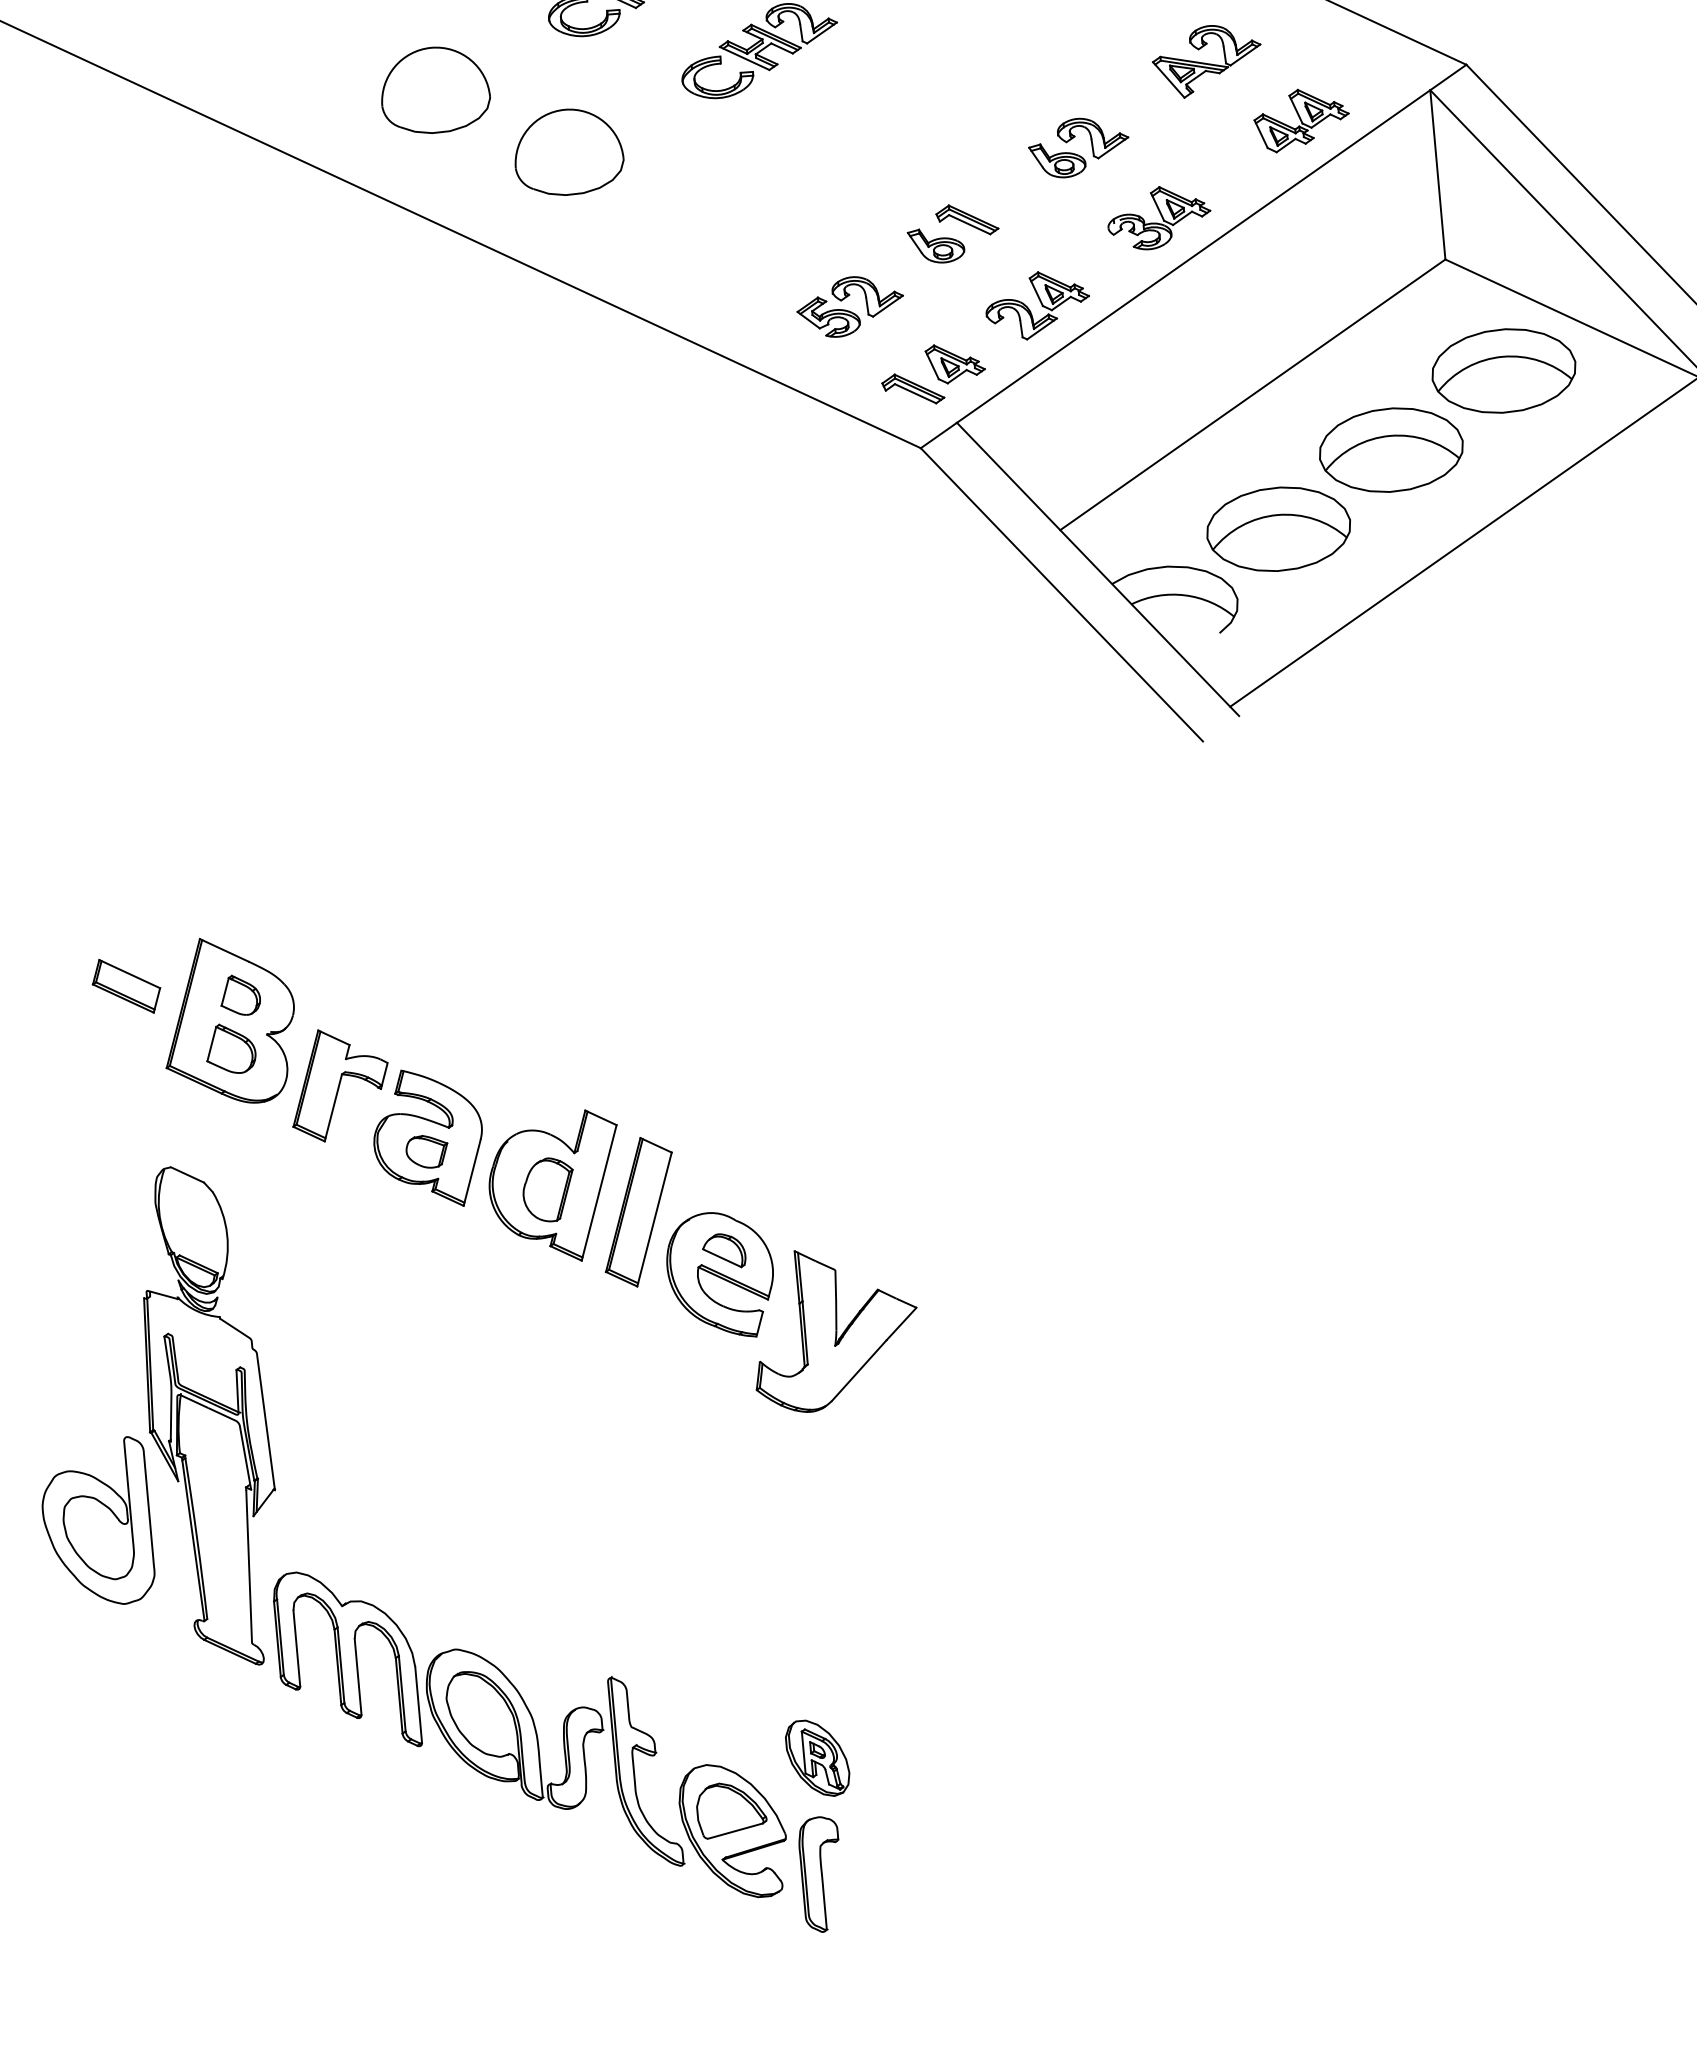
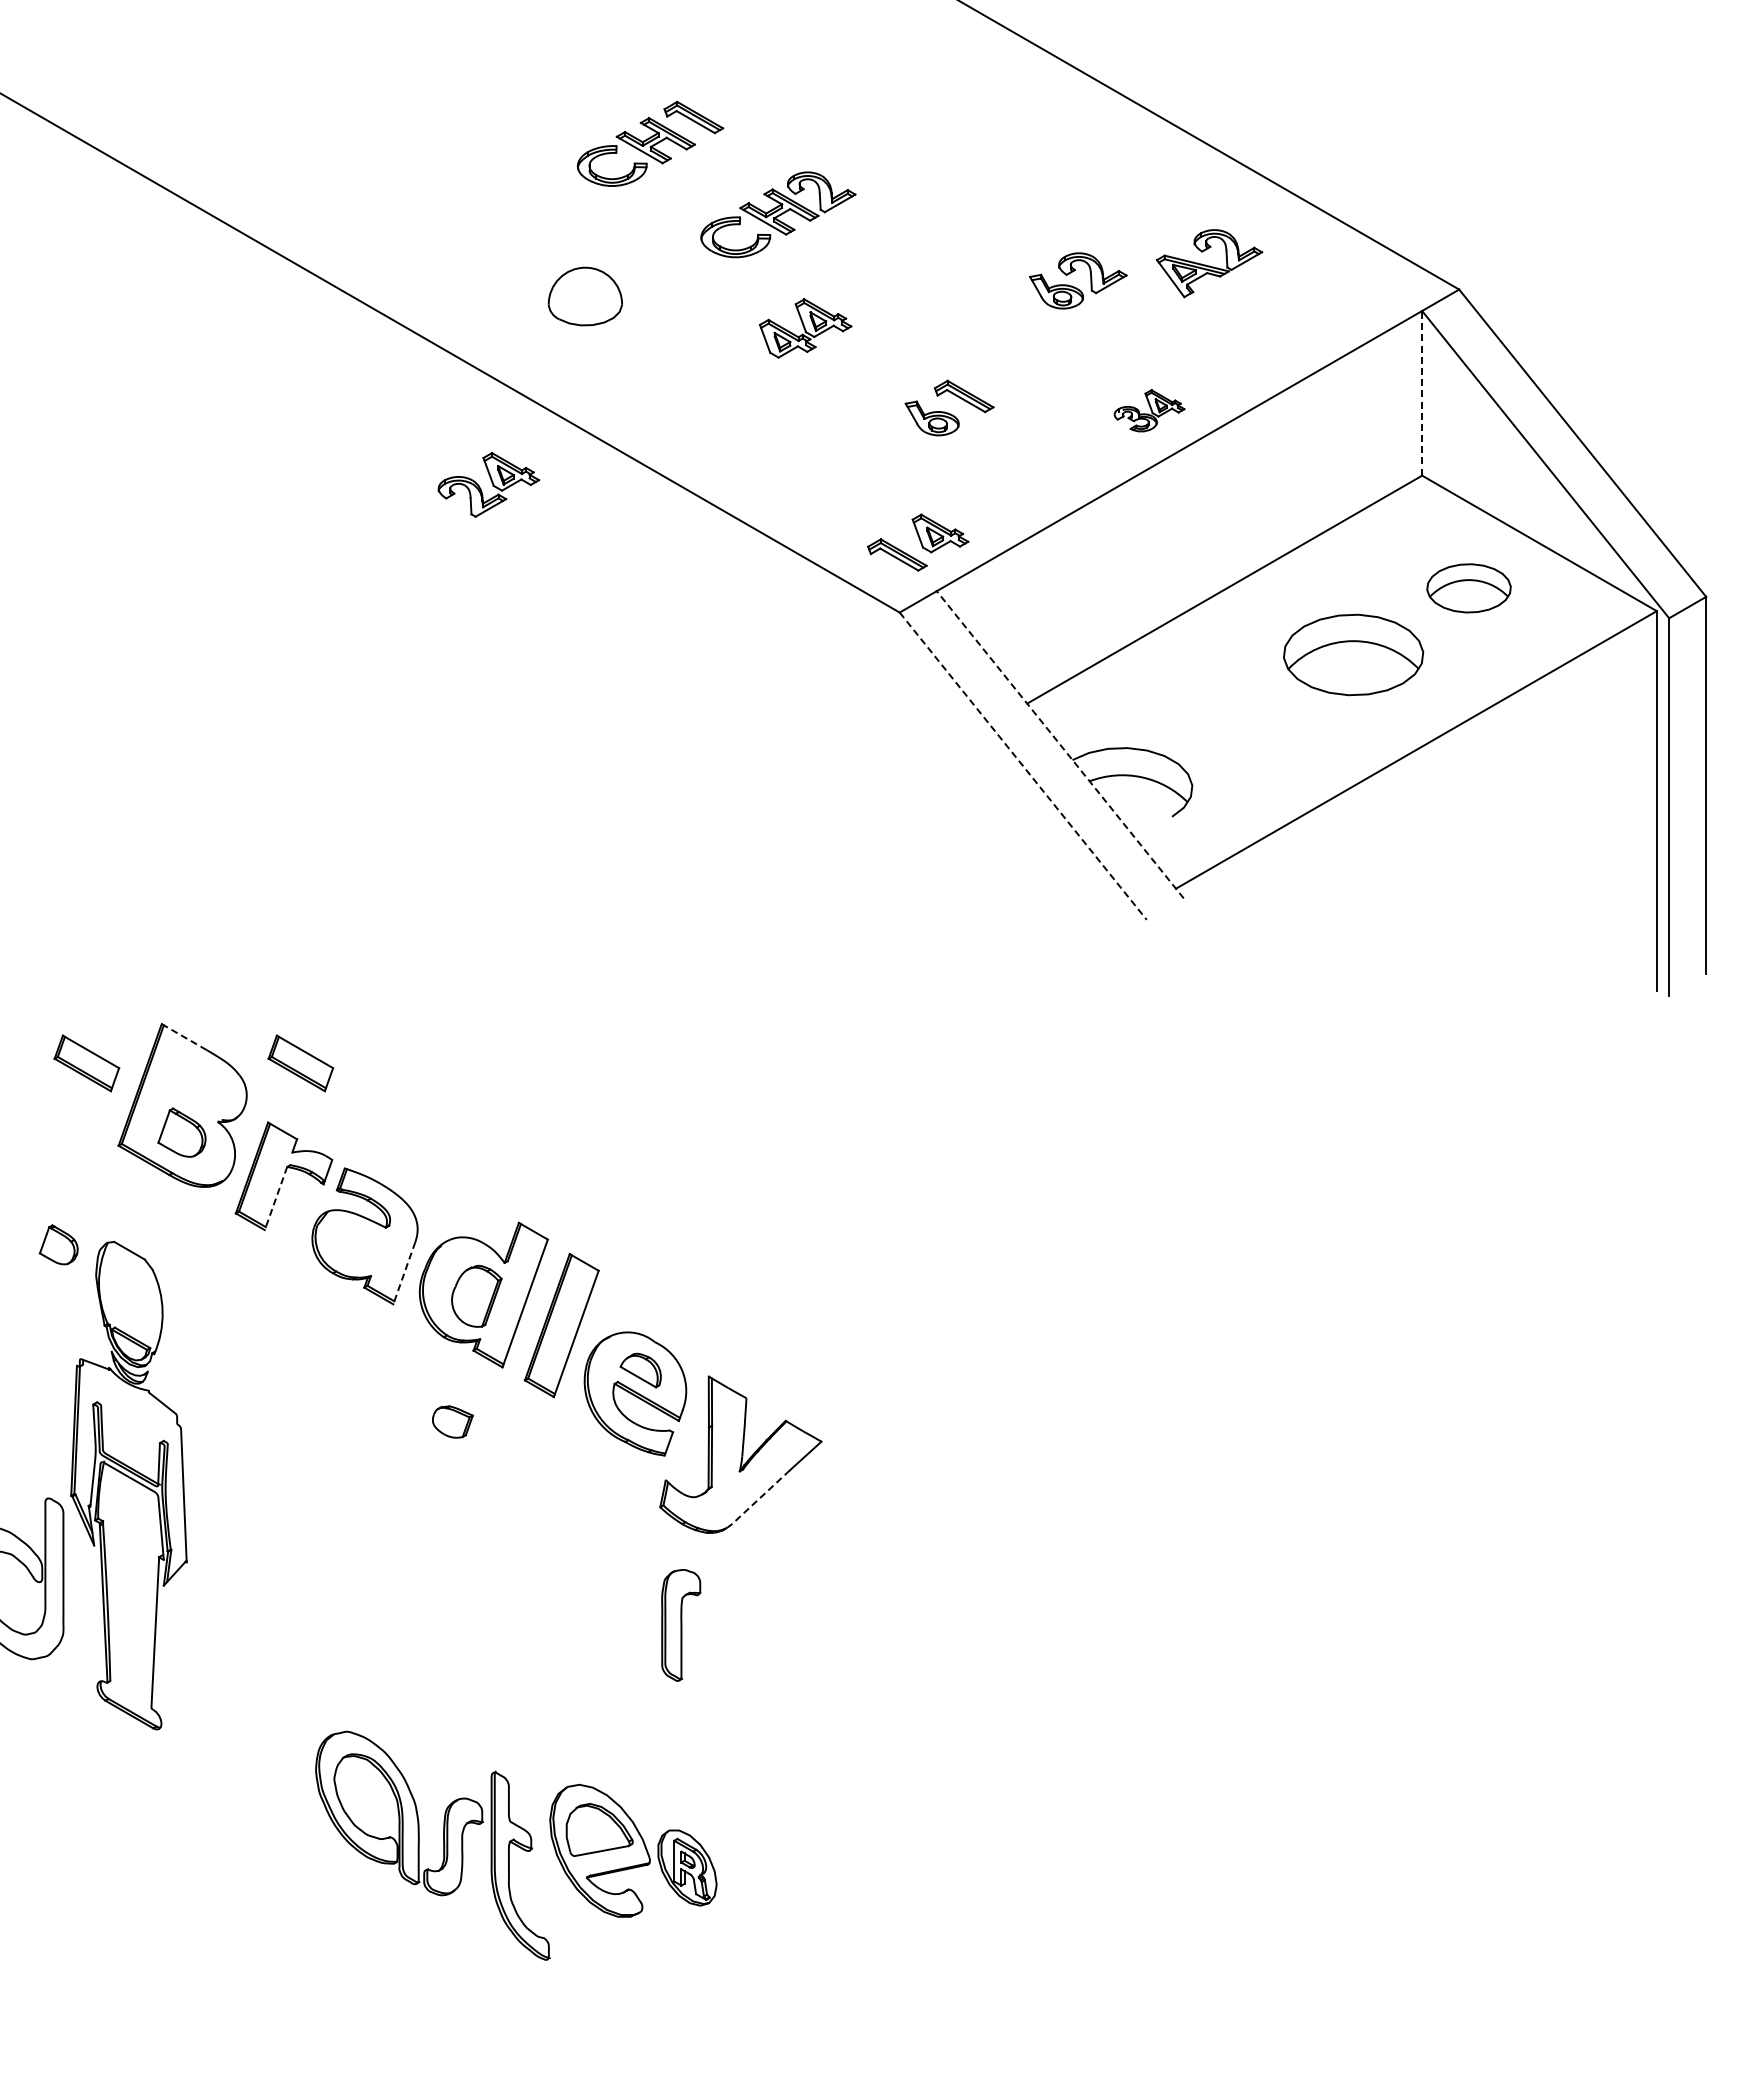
part: (434, 90) -> (461, 225), removed
part: (1301, 119) -> (805, 328), moved
part: (568, 152) -> (585, 296), size x0.7
part: (1075, 153) -> (1074, 286), moved
line: (1438, 173) -> (1422, 392), solid -> dashed
part: (1159, 217) -> (1149, 410), size x0.7
part: (1037, 305) -> (488, 484), moved
part: (849, 306) -> (843, 469), removed
part: (1503, 371) -> (1468, 588), size x0.6
part: (1278, 529) -> (1237, 721), removed
line: (1097, 569) -> (1059, 744), solid -> dashed
line: (1062, 595) -> (1023, 766), solid -> dashed
line: (224, 950) -> (184, 1037), solid -> dashed
part: (346, 966) -> (300, 1063), added
part: (239, 994) -> (58, 1244), moved
line: (333, 1107) -> (276, 1198), solid -> dashed
part: (426, 1151) -> (452, 1421), moved
line: (472, 1173) -> (404, 1273), solid -> dashed
line: (858, 1370) -> (760, 1497), solid -> dashed
part: (346, 1660) -> (241, 1732), removed
part: (733, 1830) -> (599, 1850), moved
part: (822, 1874) -> (681, 1625), moved

